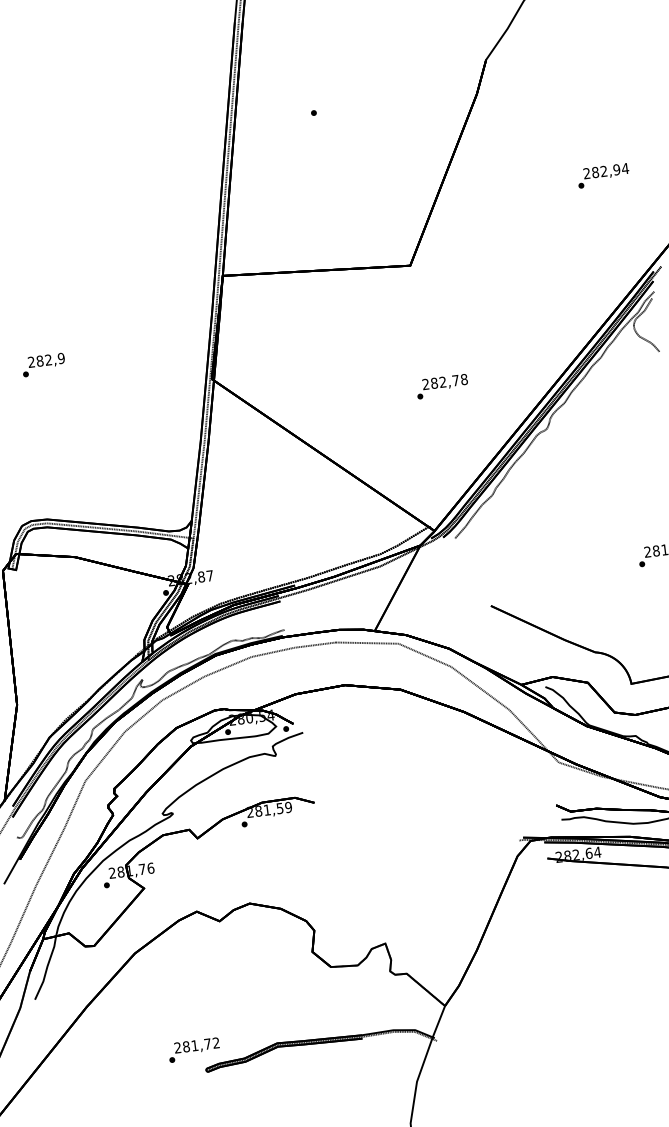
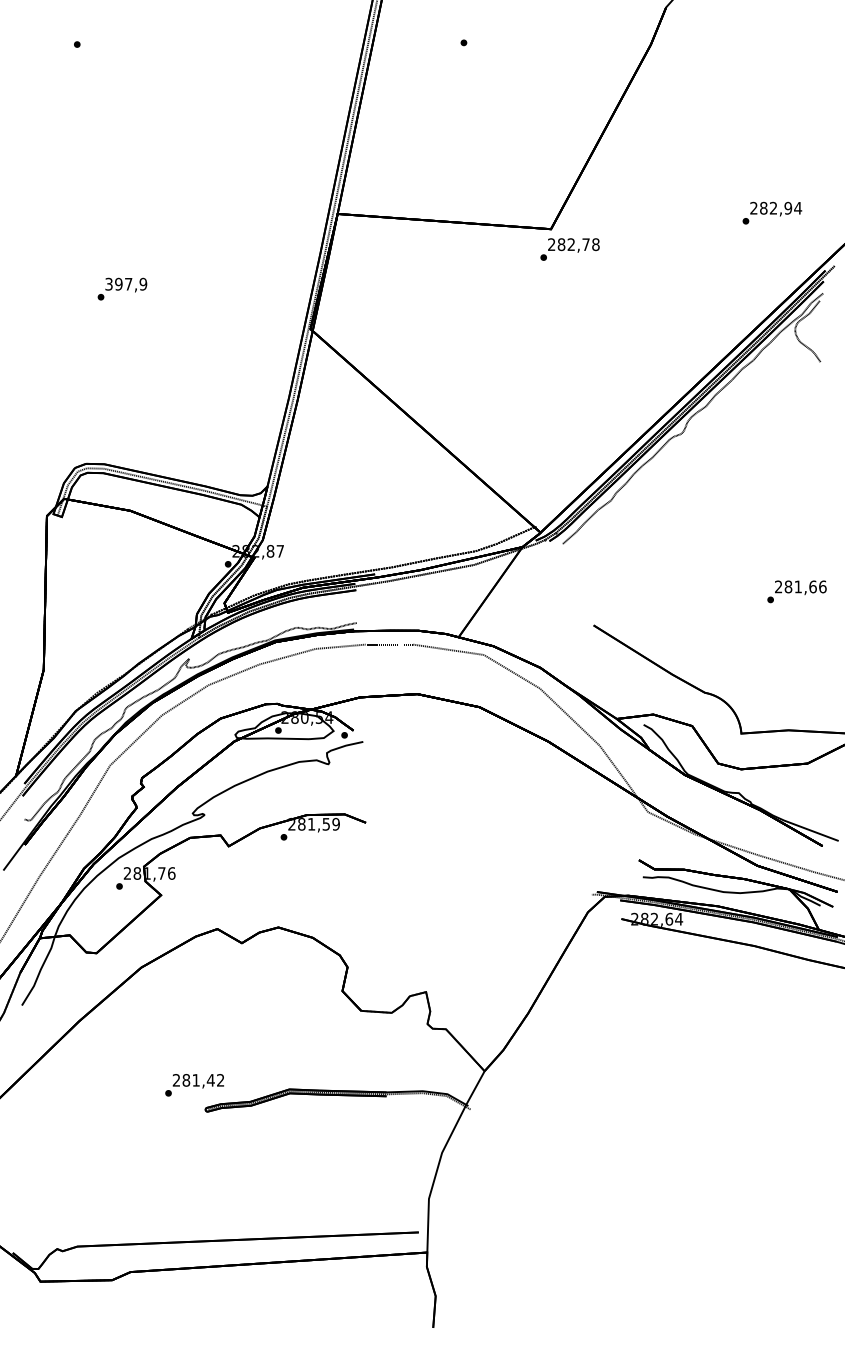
text: (603, 175) -> (772, 212), moved
text: (39, 360) -> (118, 283), 282,9 -> 397,9
text: (441, 386) -> (569, 249), moved
text: (207, 1044) -> (210, 1080), 281,72 -> 281,42

